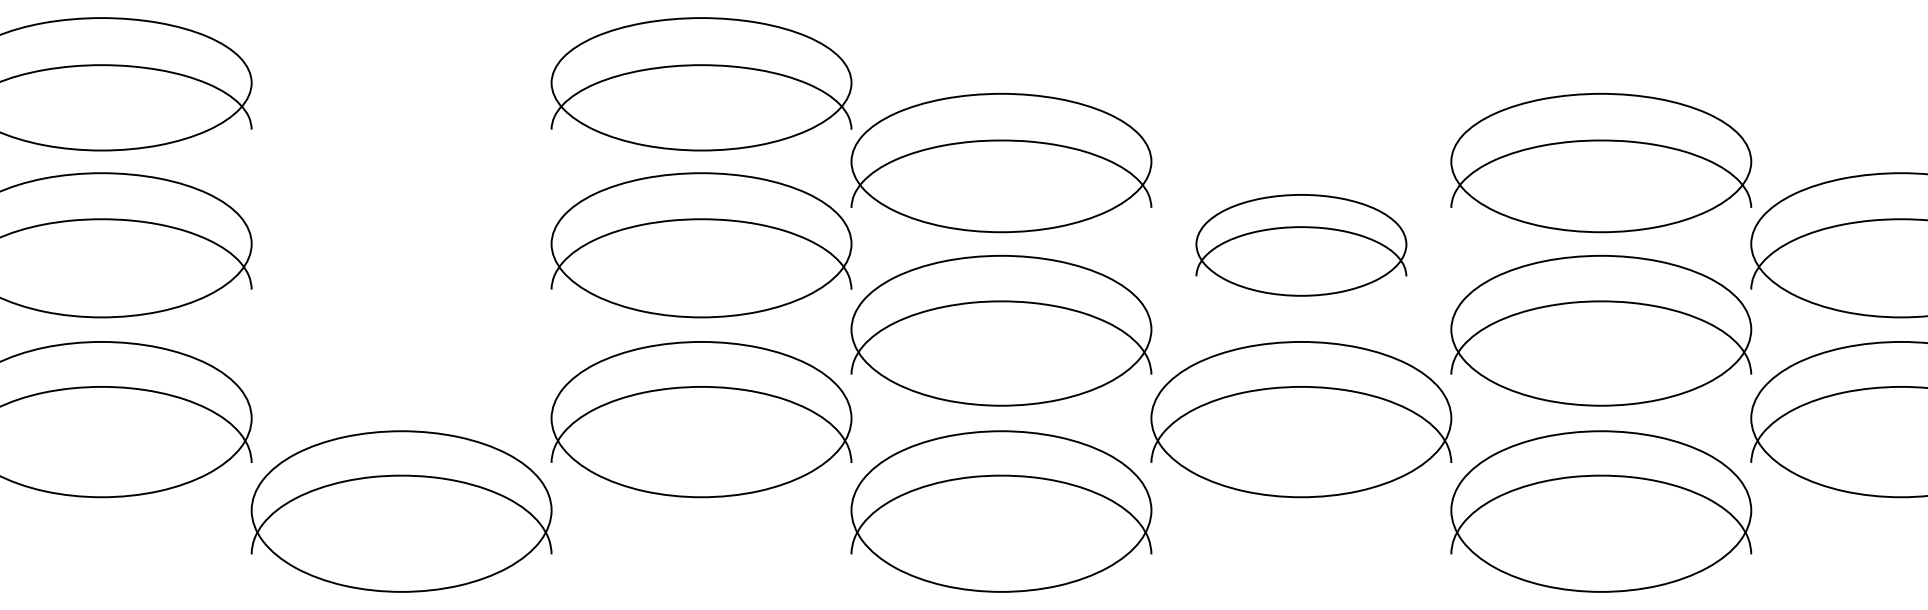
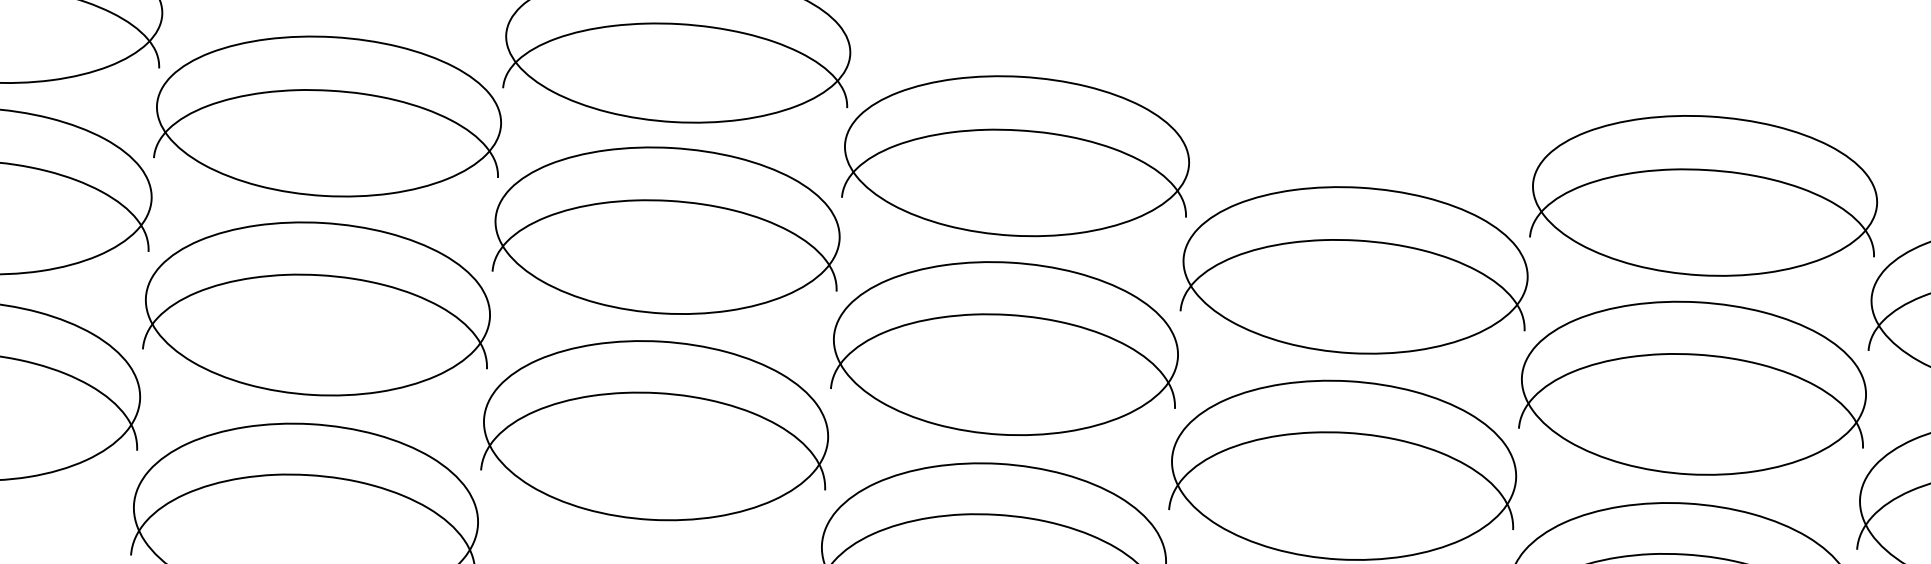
part: (401, 162) -> (328, 115), added
part: (1301, 245) -> (1355, 270), size x1.43
part: (401, 330) -> (317, 308), added

